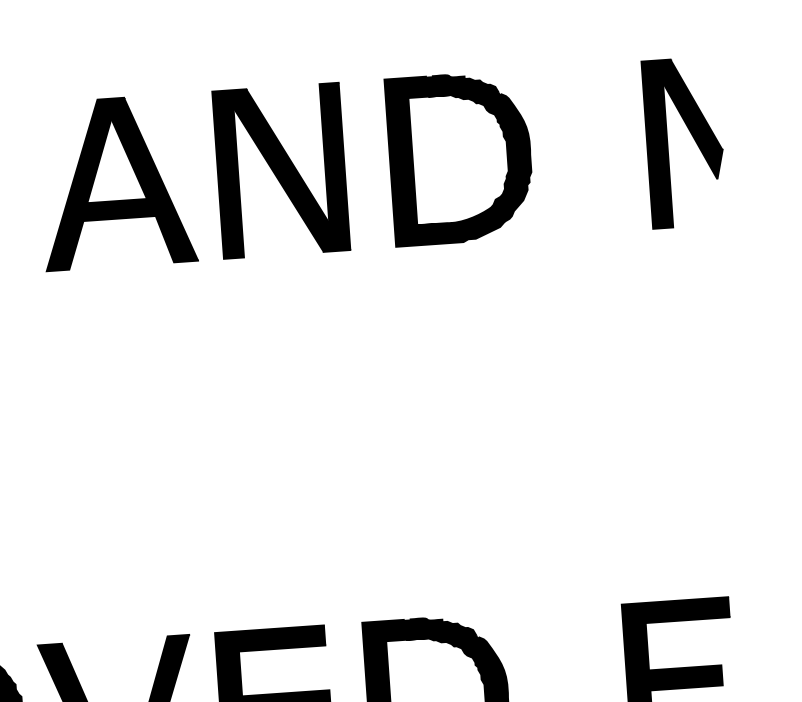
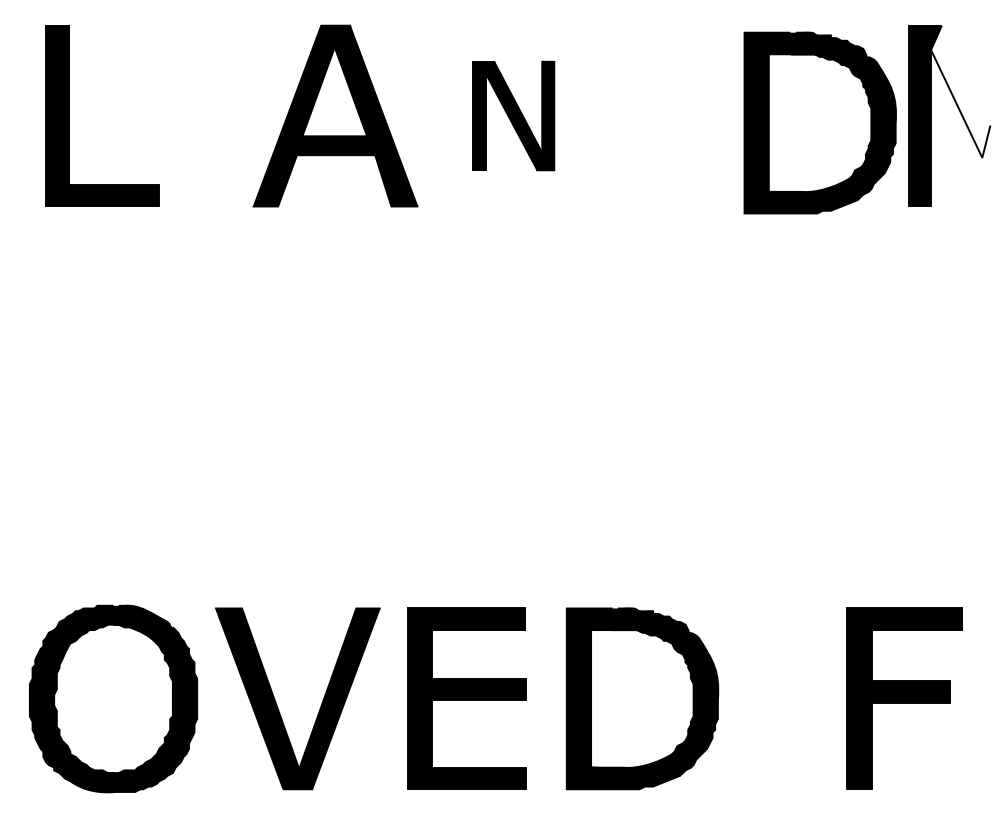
fill: (692, 119) -> (960, 91), removed
part: (459, 157) -> (819, 122), moved
part: (281, 170) -> (513, 115), size x0.6

